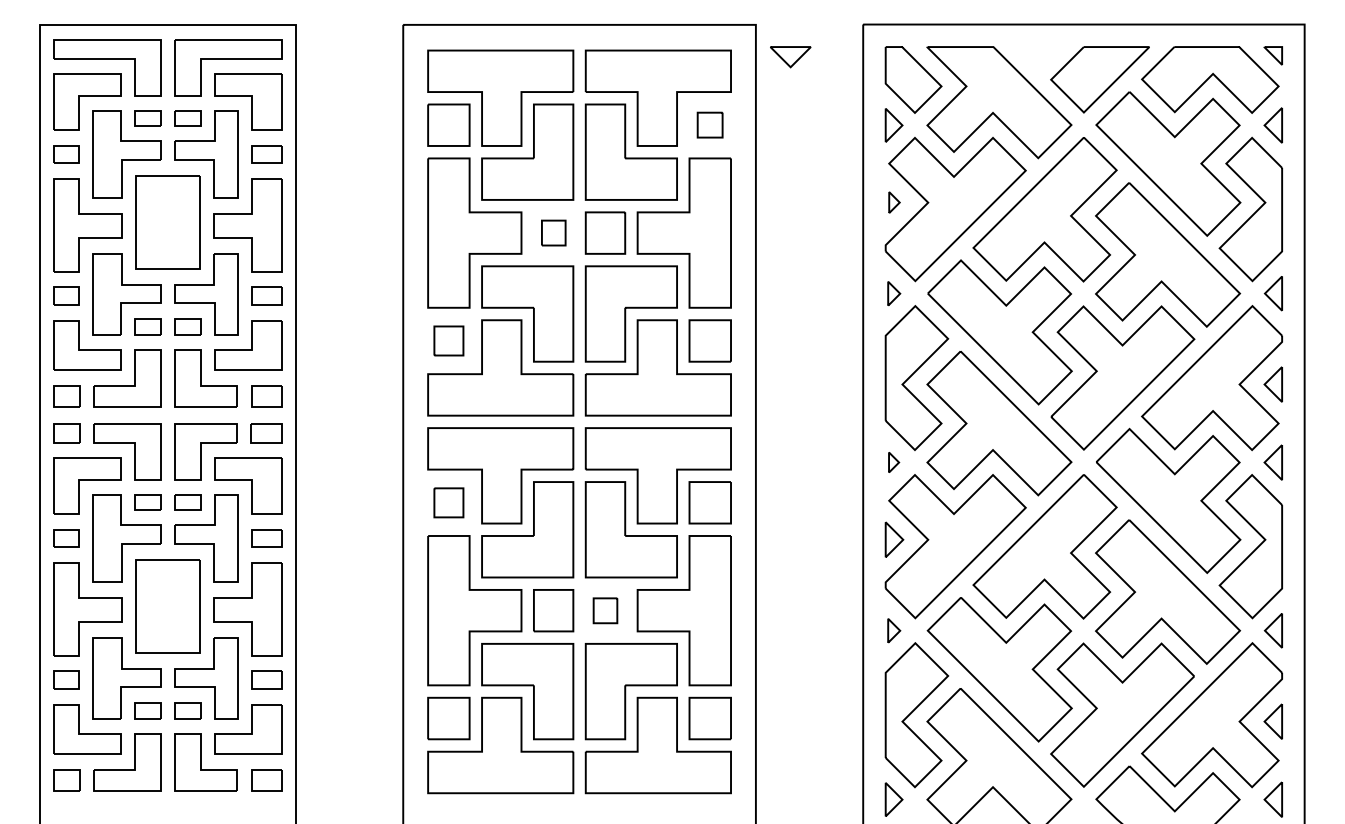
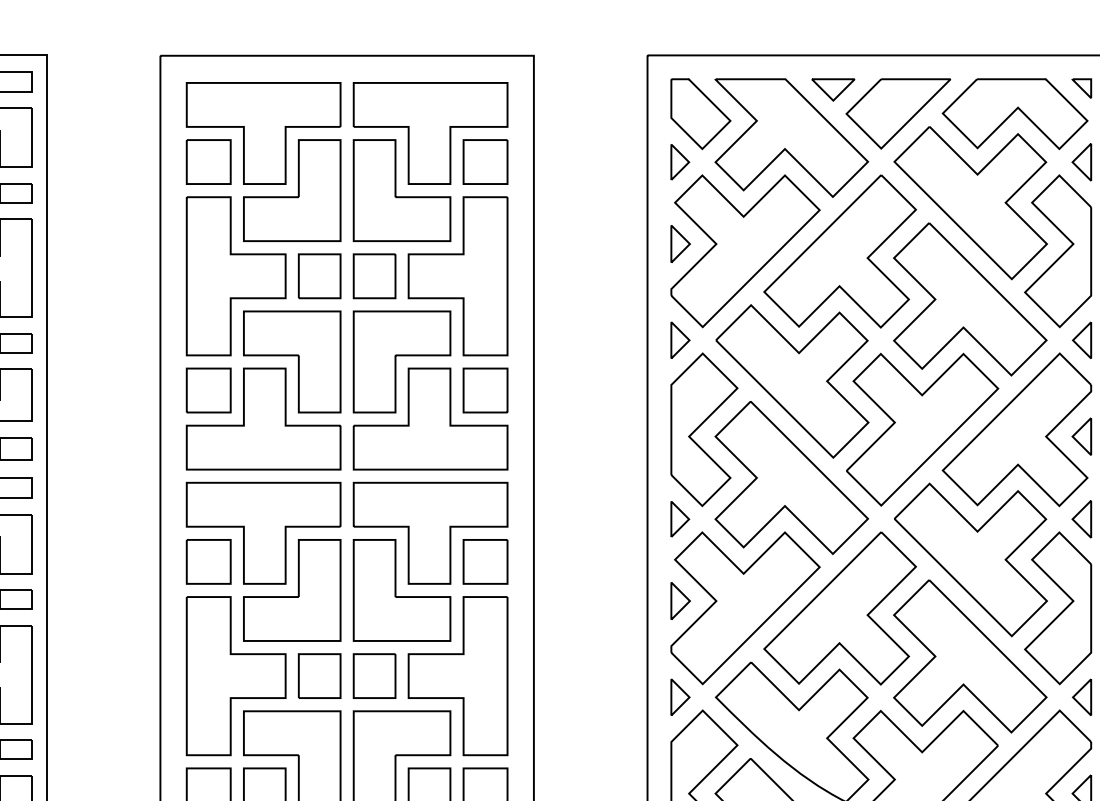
part: (790, 57) -> (833, 90), moved
part: (709, 124) -> (484, 161), size x1.67
part: (894, 202) -> (680, 243), size x1.67
part: (553, 232) -> (319, 275), size x1.67
part: (893, 293) -> (679, 340), size x1.43
part: (448, 340) -> (208, 390), size x1.43
part: (893, 462) -> (679, 519), size x1.67
part: (448, 502) -> (208, 561), size x1.43
part: (605, 610) -> (374, 675), size x1.67
part: (893, 630) -> (679, 697), size x1.43

